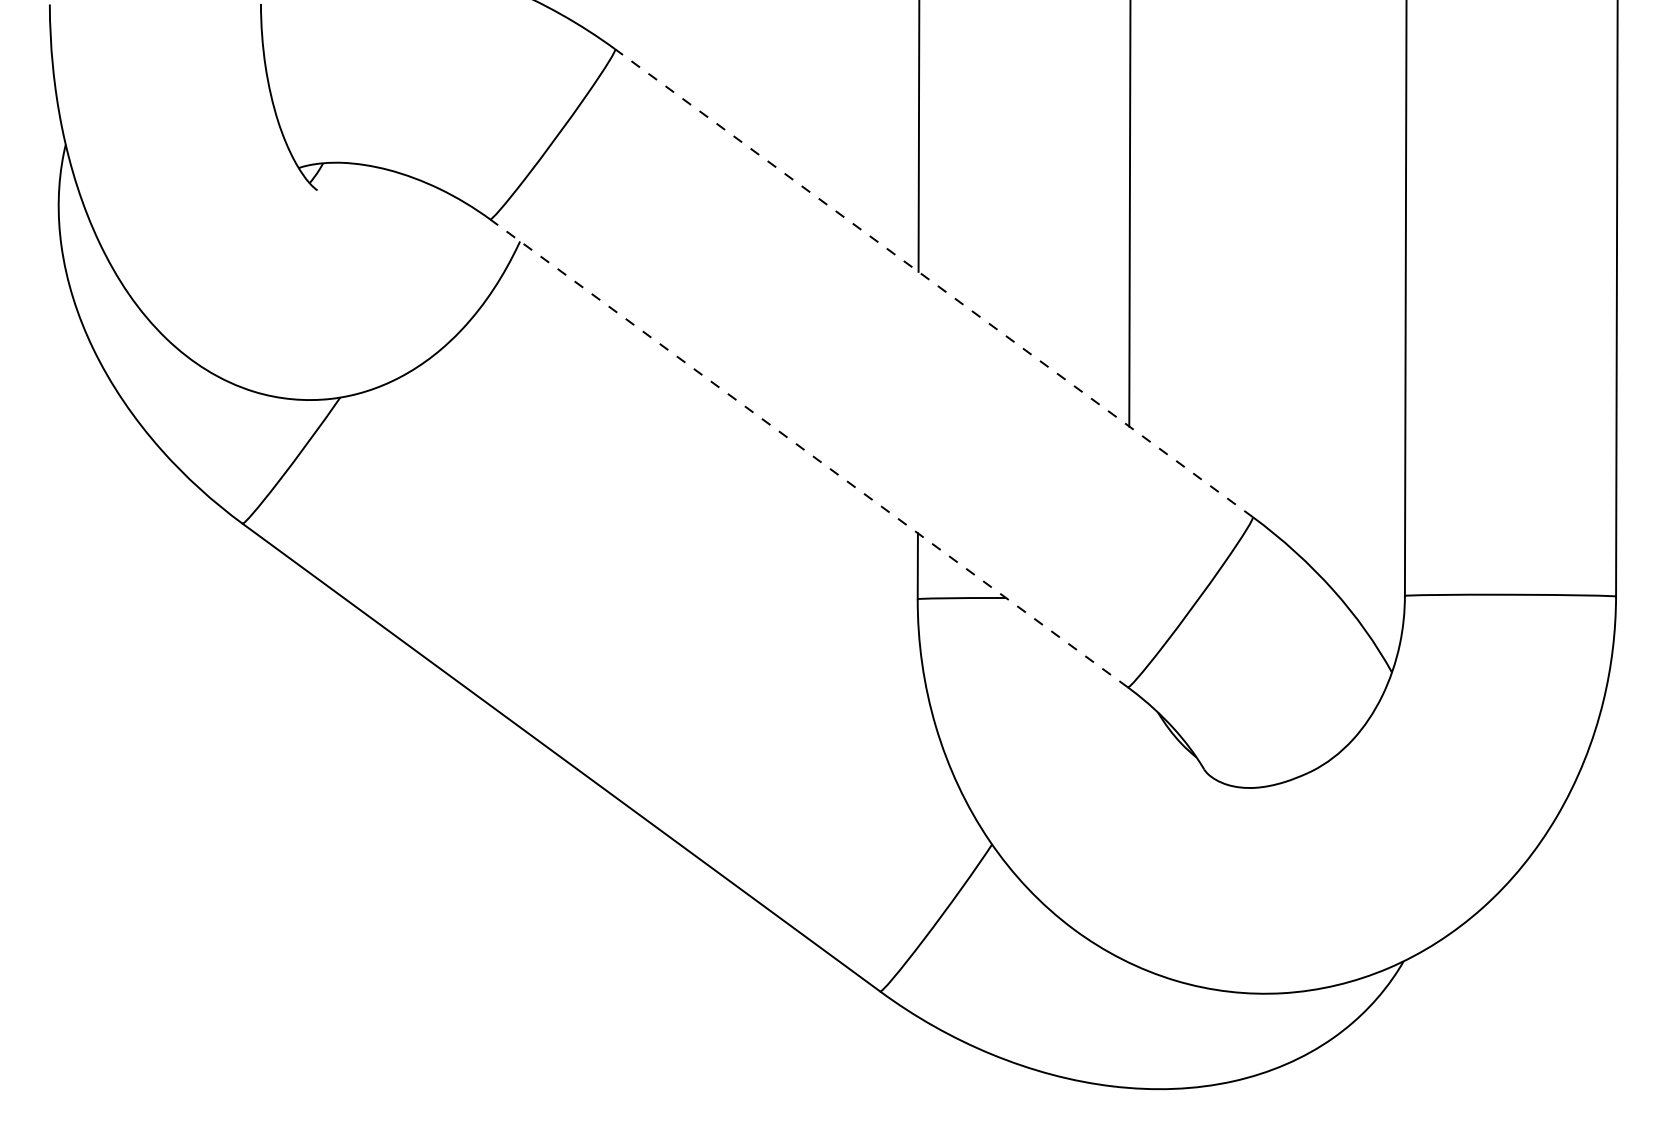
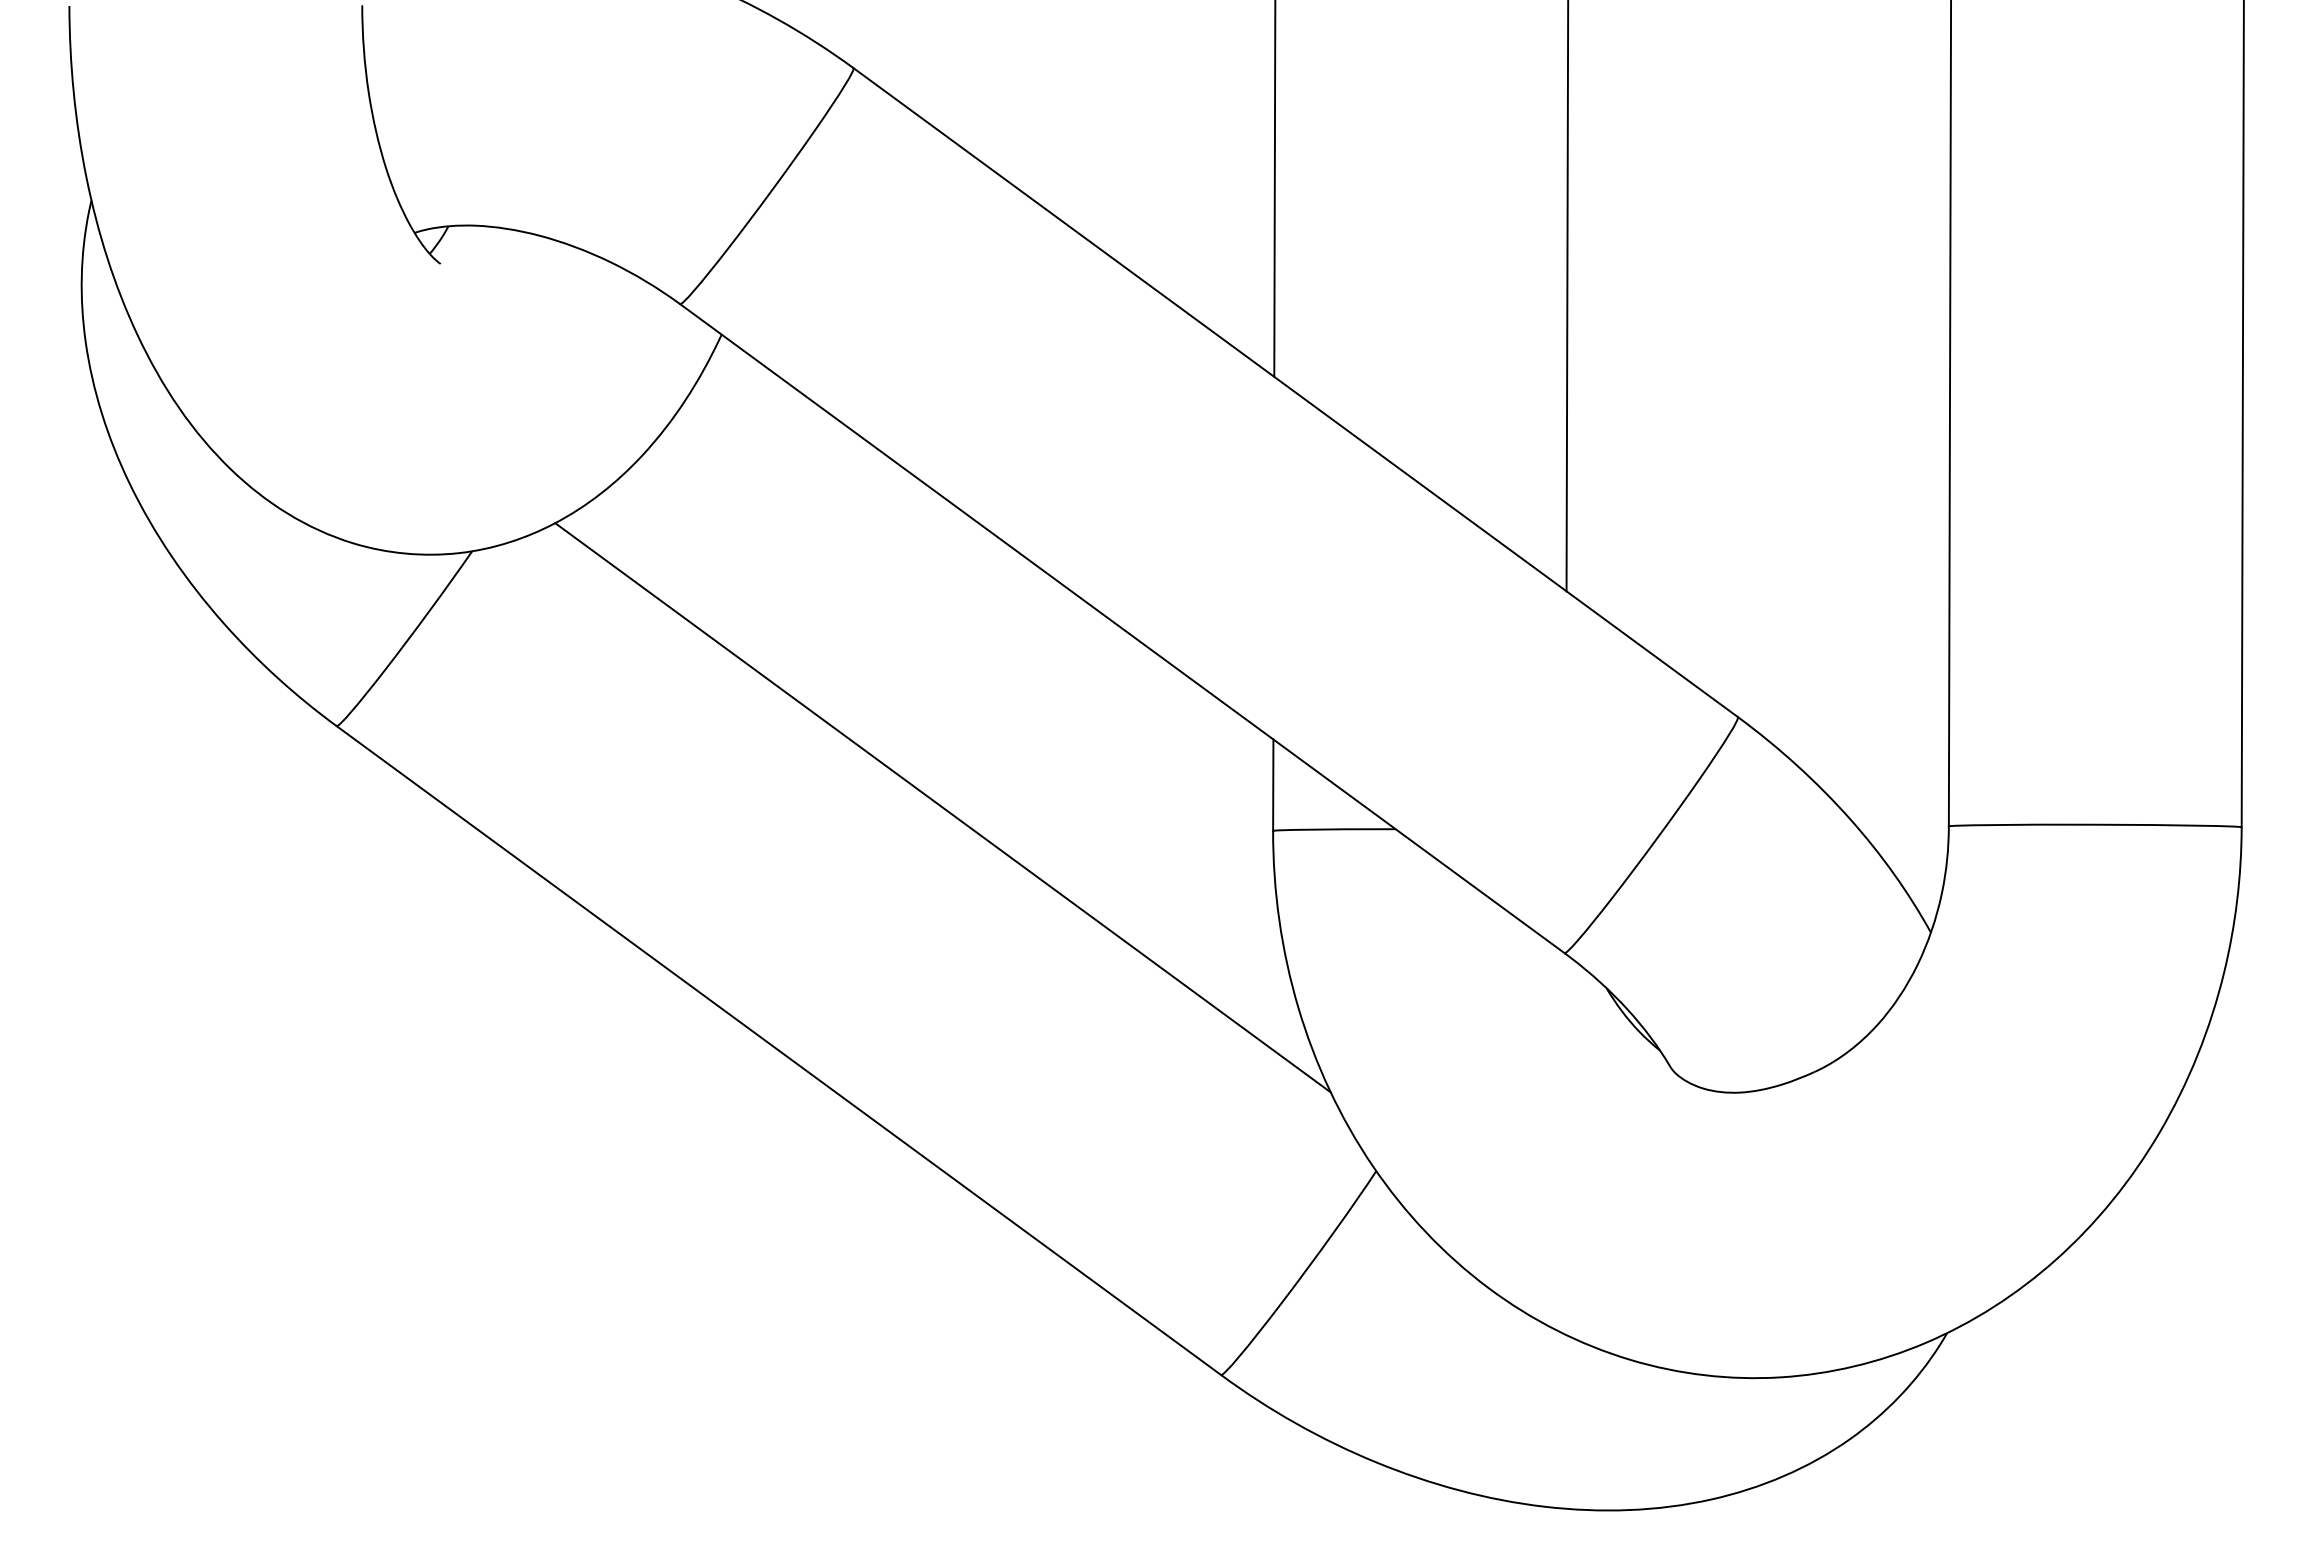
line: (933, 283) -> (1295, 392), dashed -> solid
line: (809, 453) -> (1122, 628), dashed -> solid
line: (679, 582) -> (942, 807), added

